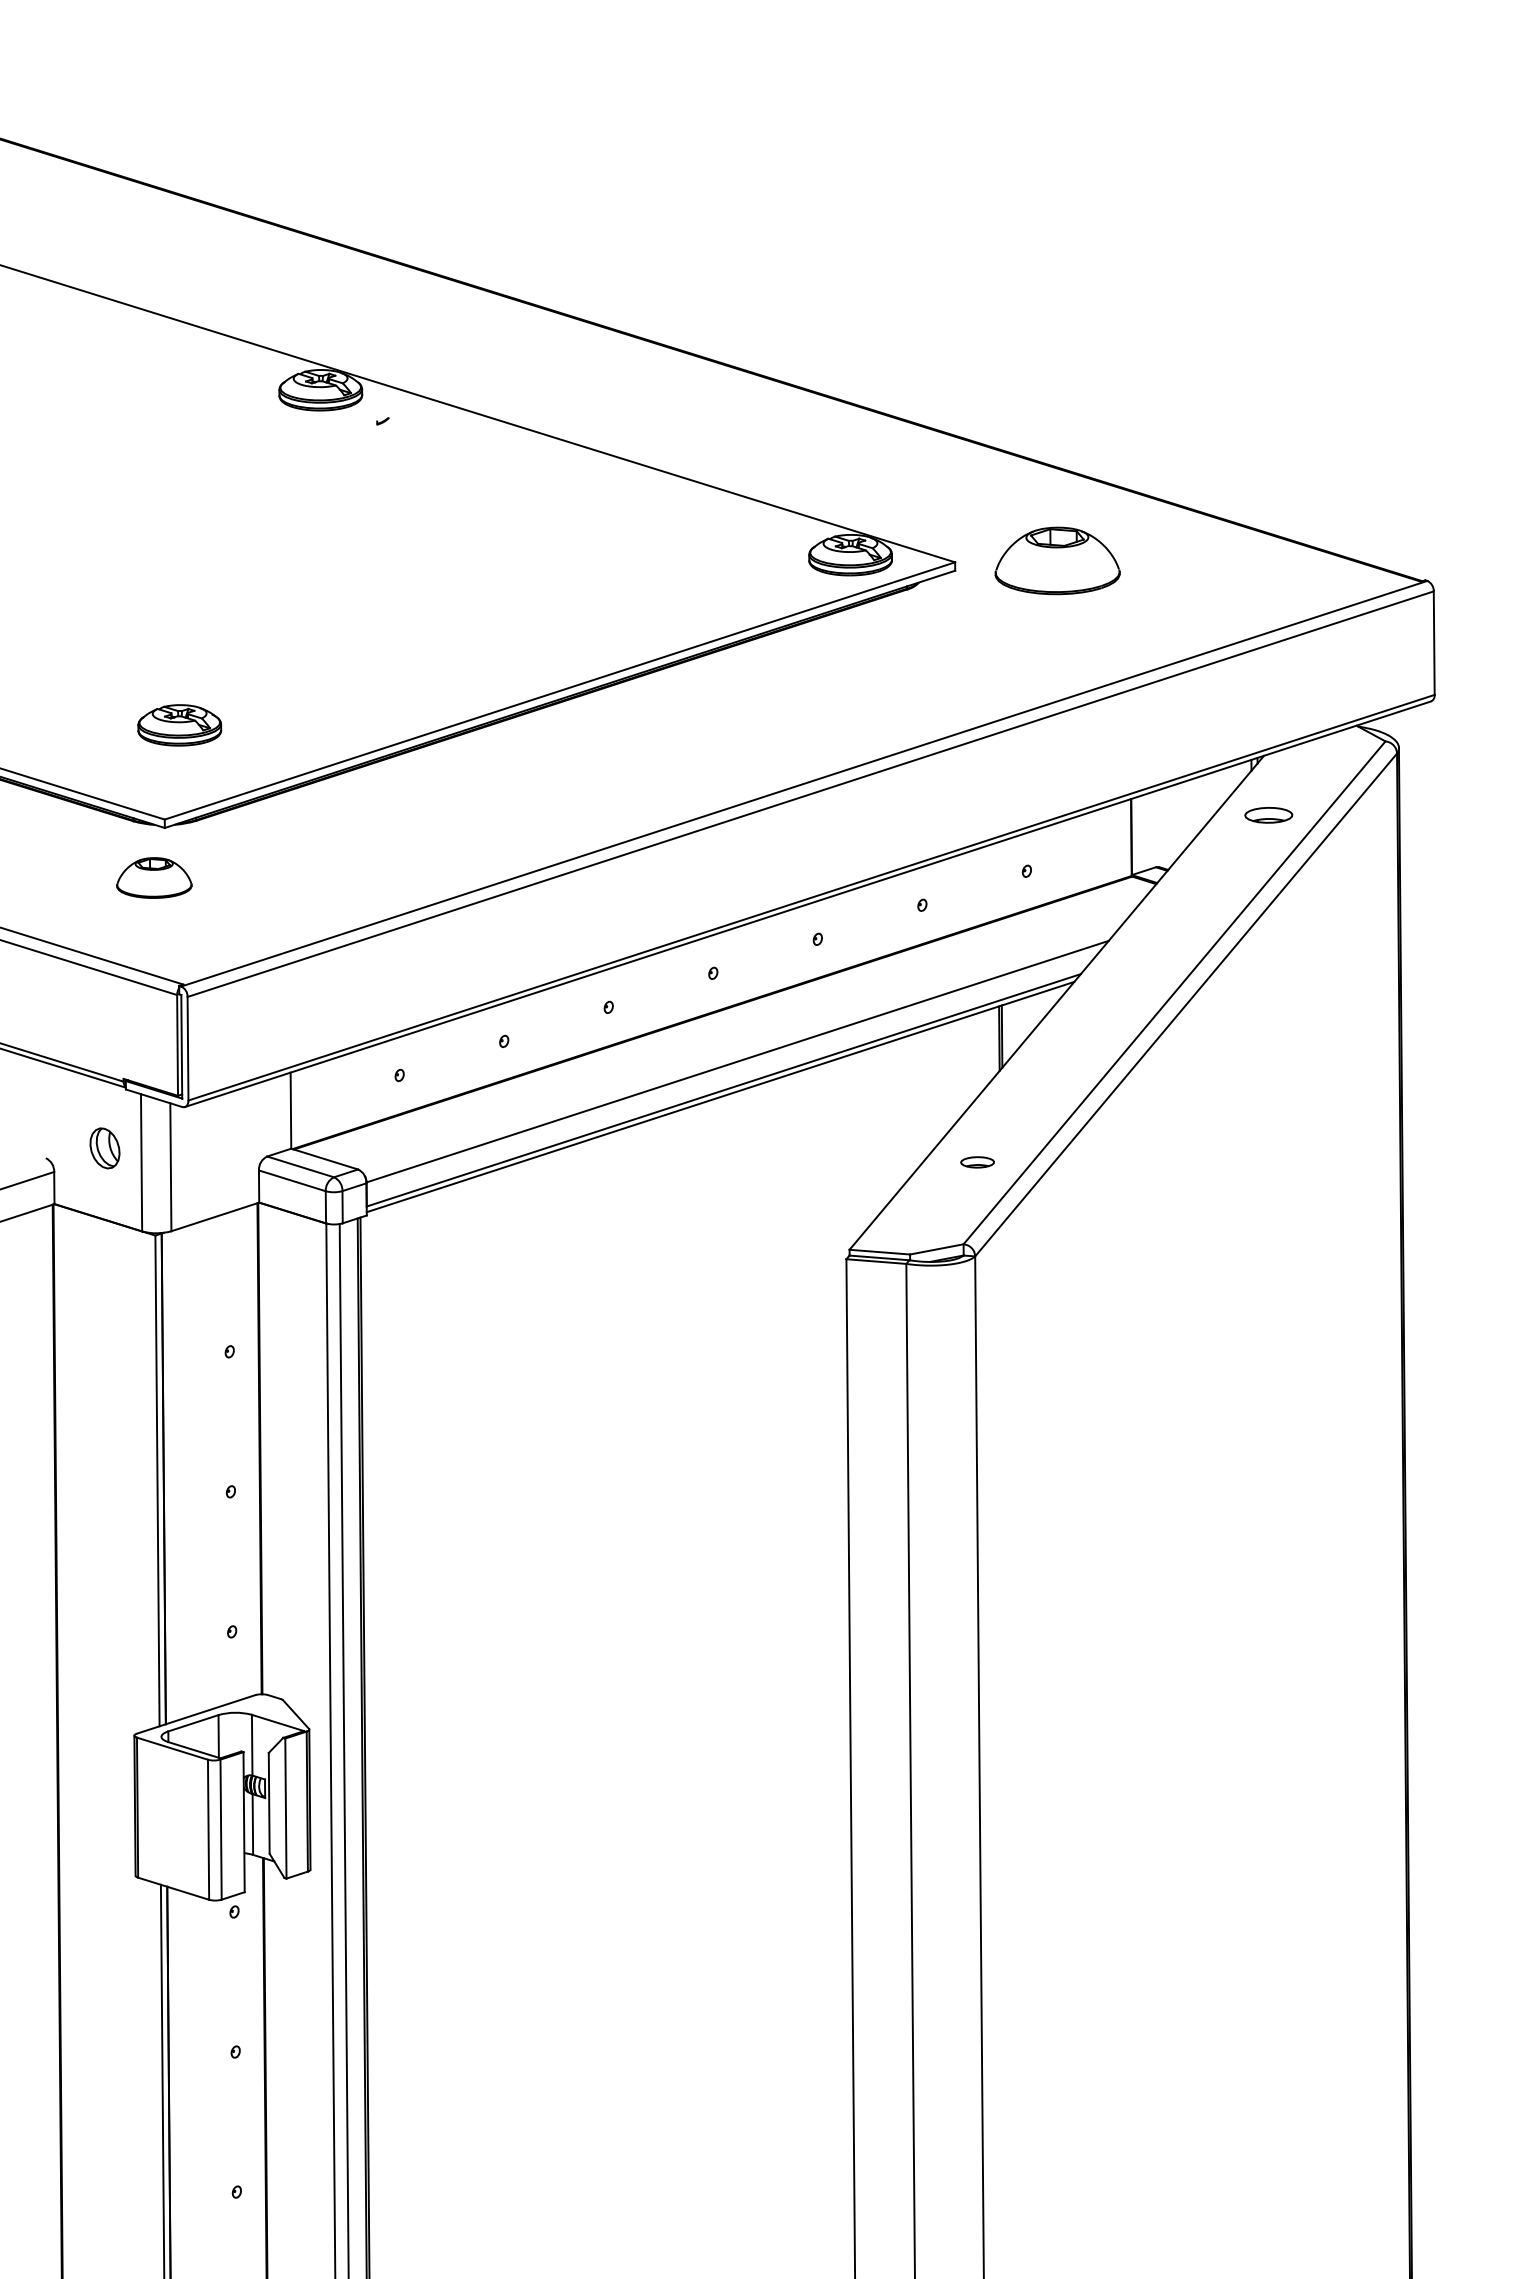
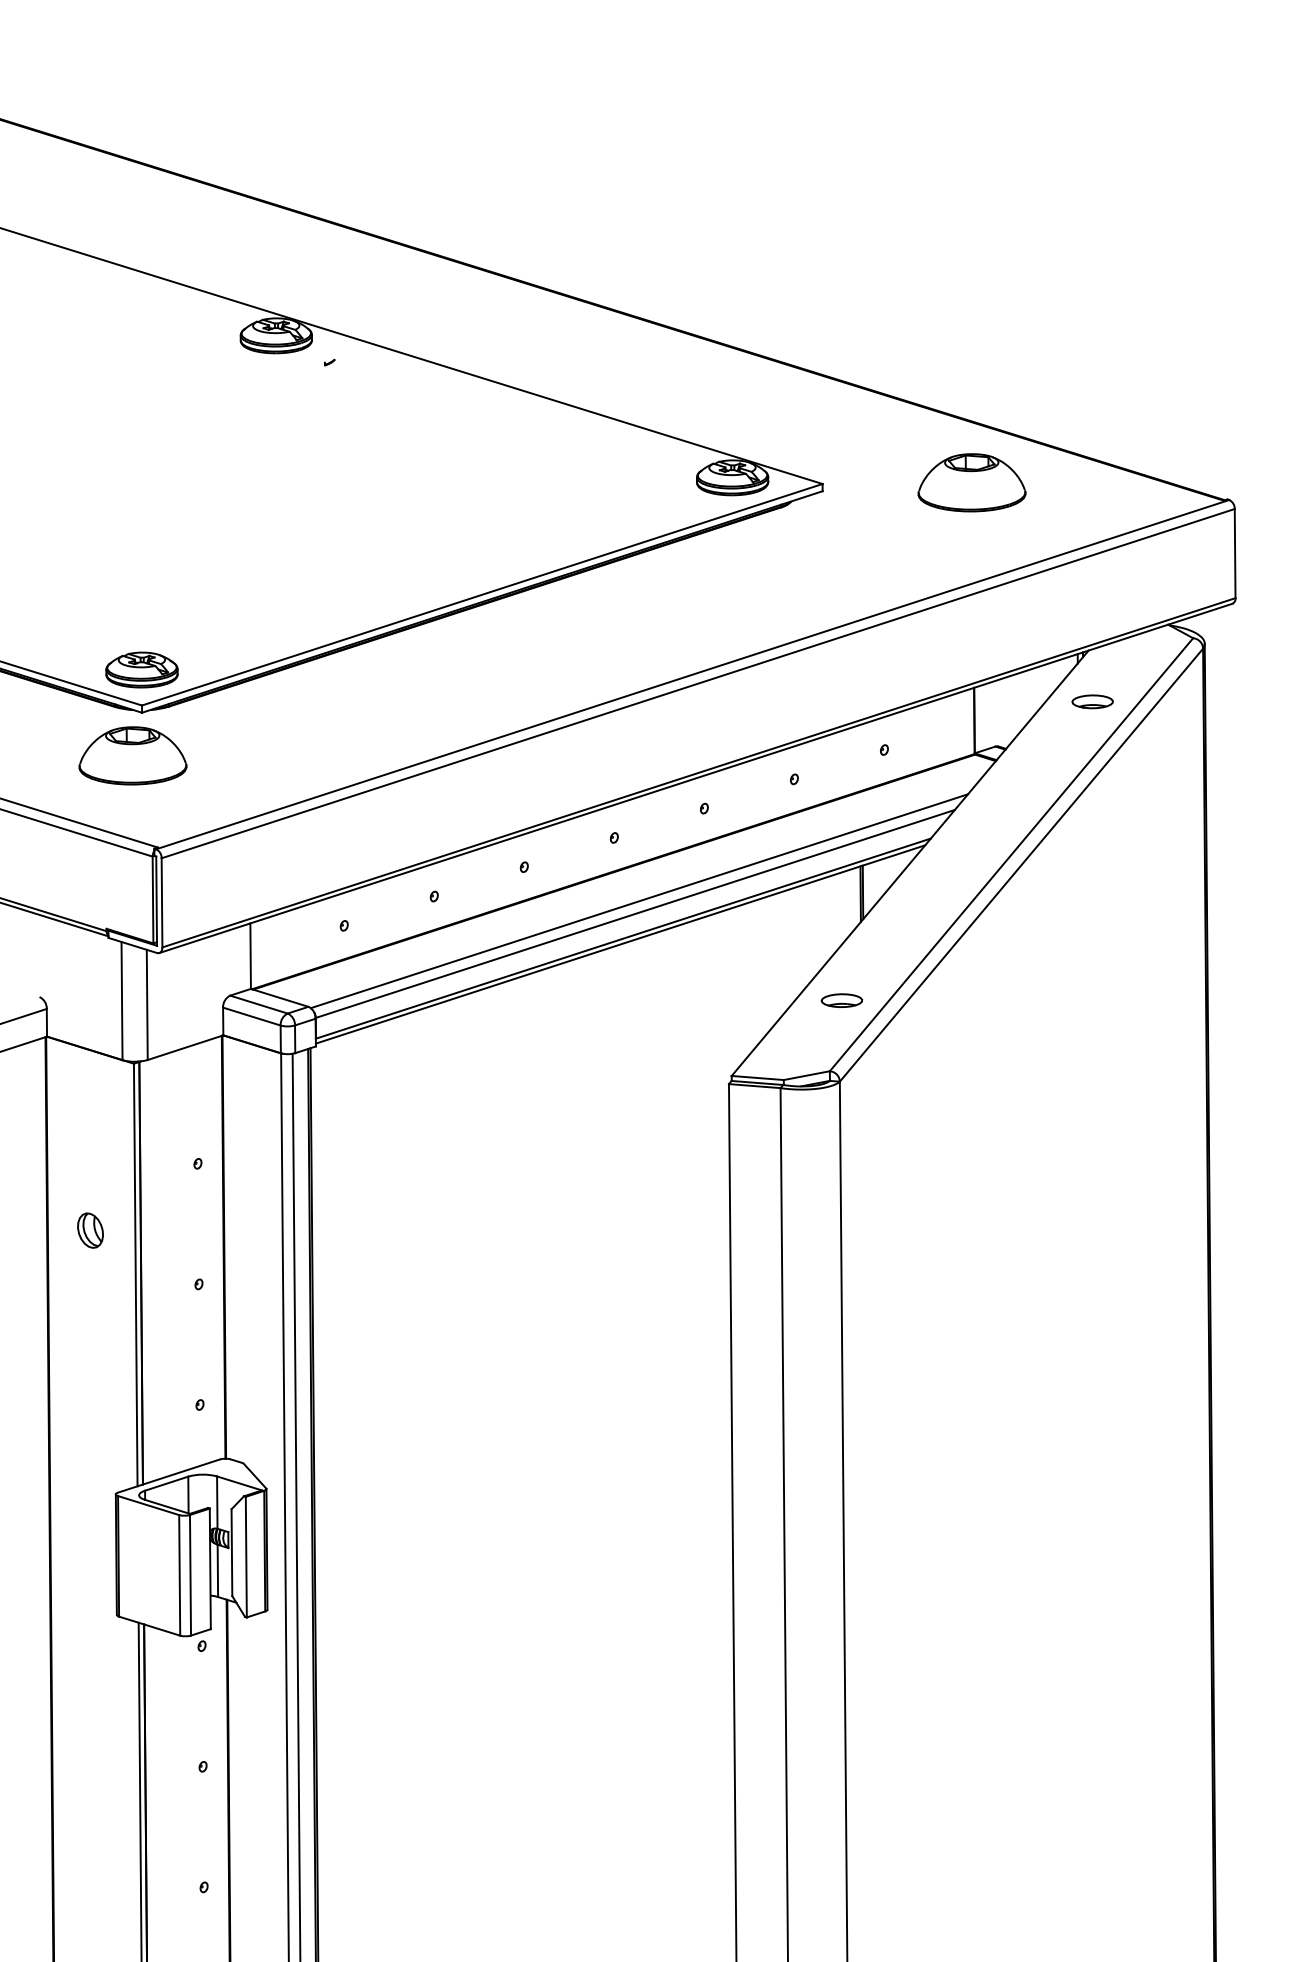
part: (1057, 560) -> (971, 482), moved
part: (179, 725) -> (141, 670), moved
part: (154, 877) -> (133, 755), size x1.67
line: (742, 1046) -> (639, 900), added
part: (104, 1148) -> (90, 1230), moved
part: (977, 1162) -> (841, 1000), size x1.43

